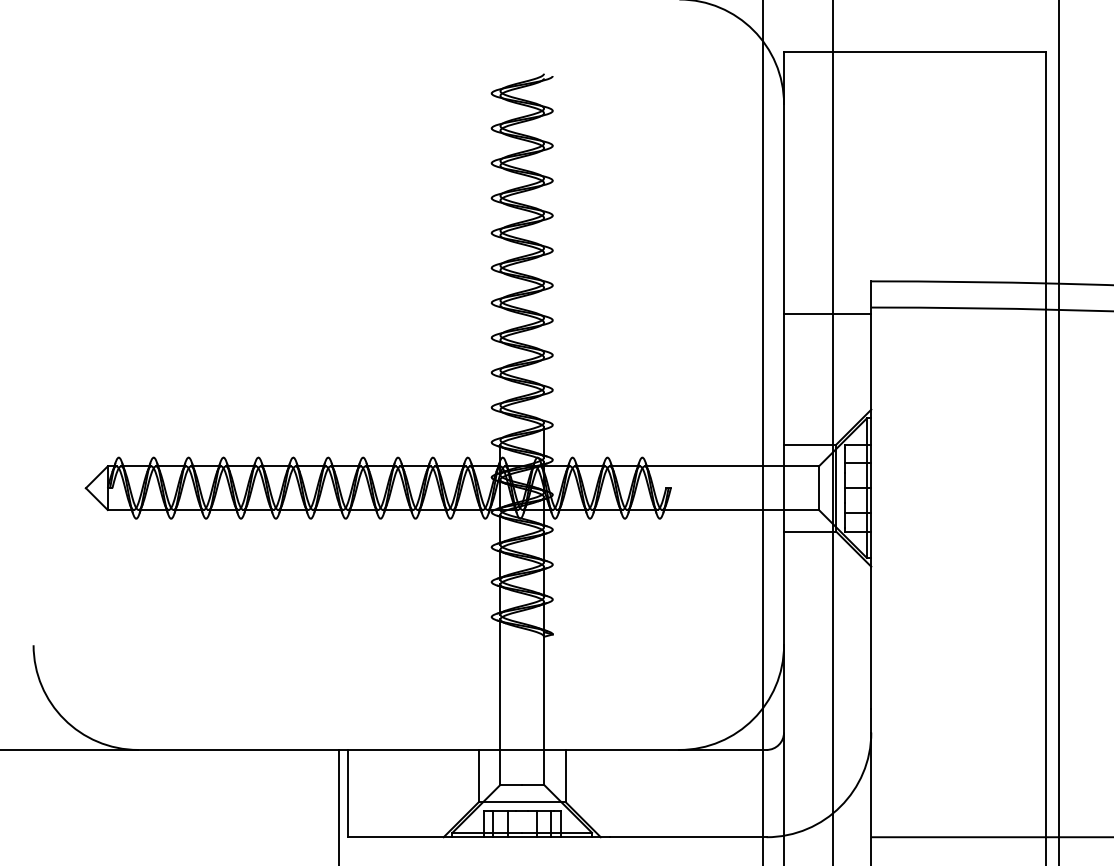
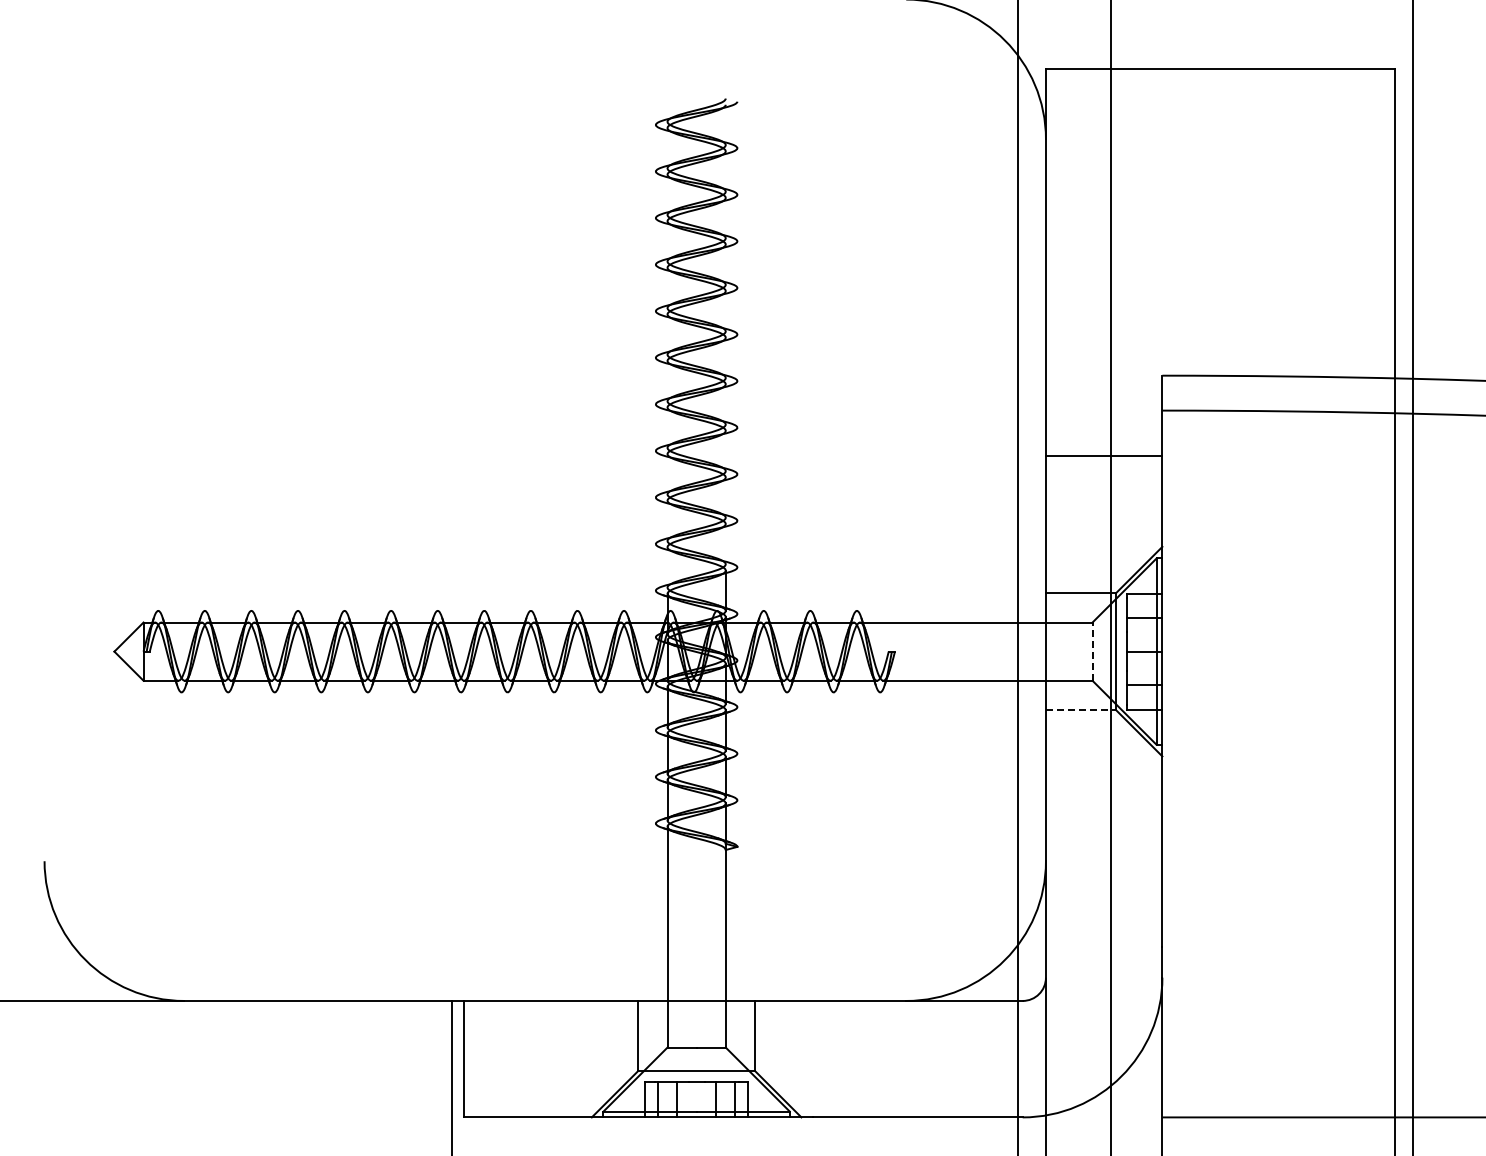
line: (827, 313) -> (1103, 455), moved
line: (818, 488) -> (1092, 651), solid -> dashed
line: (809, 531) -> (1080, 709), solid -> dashed

